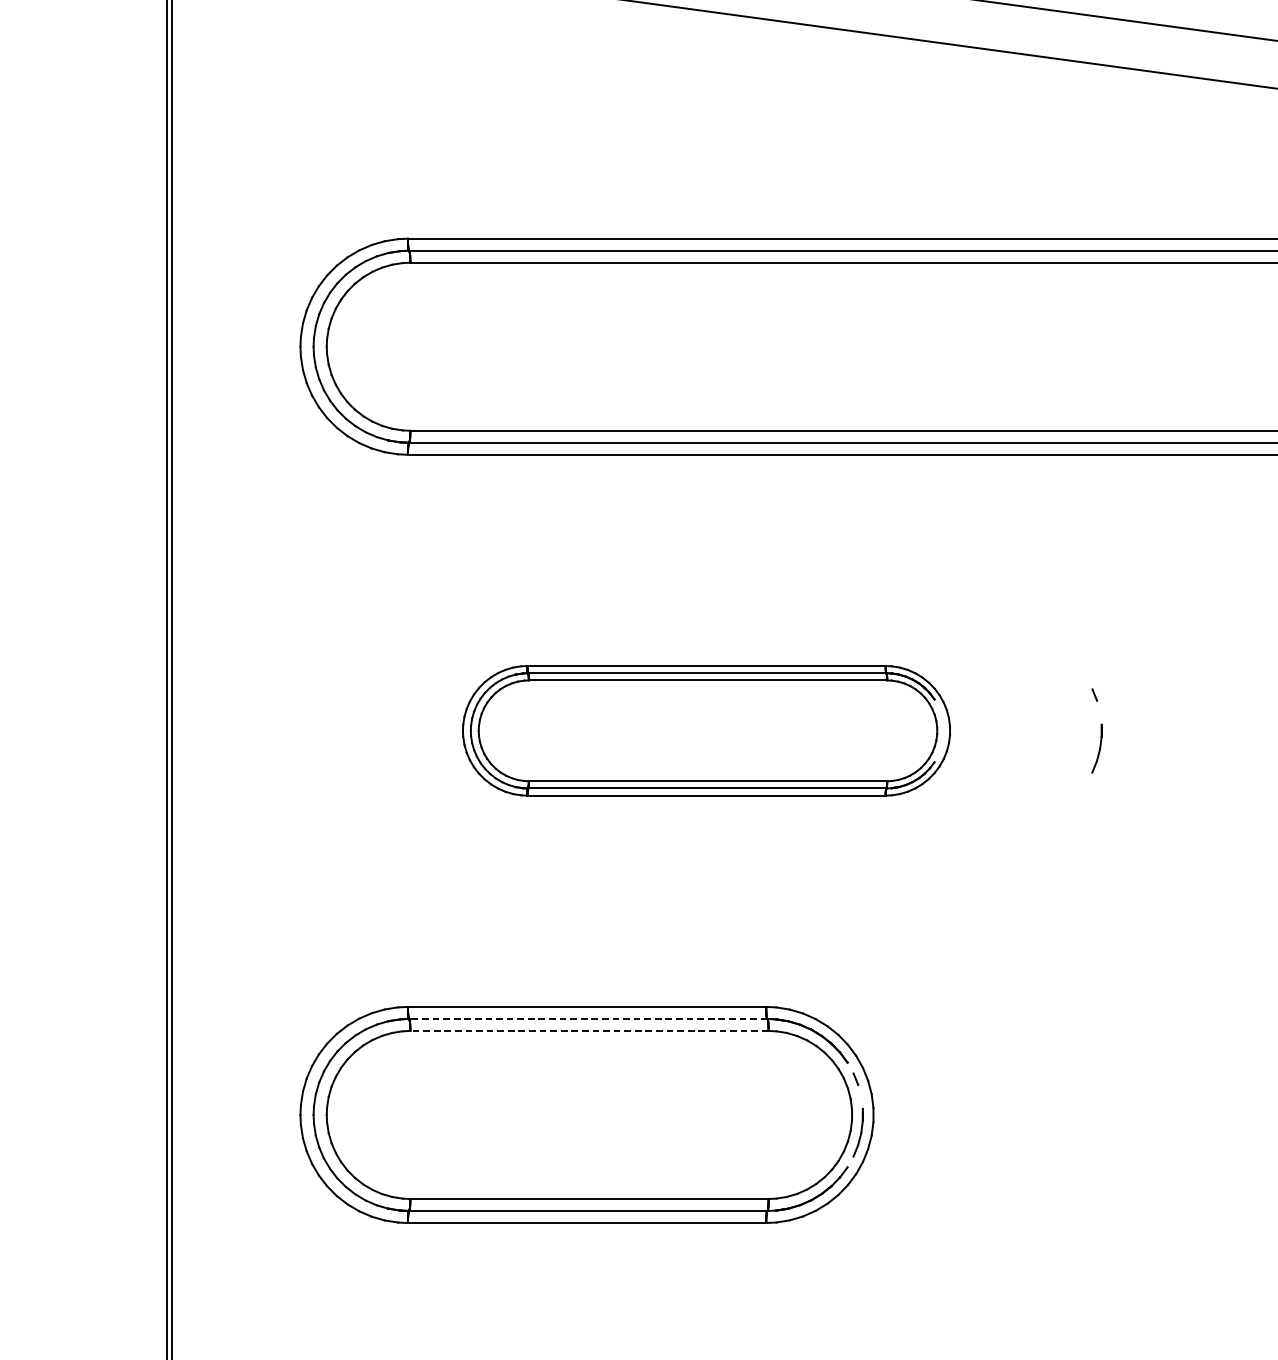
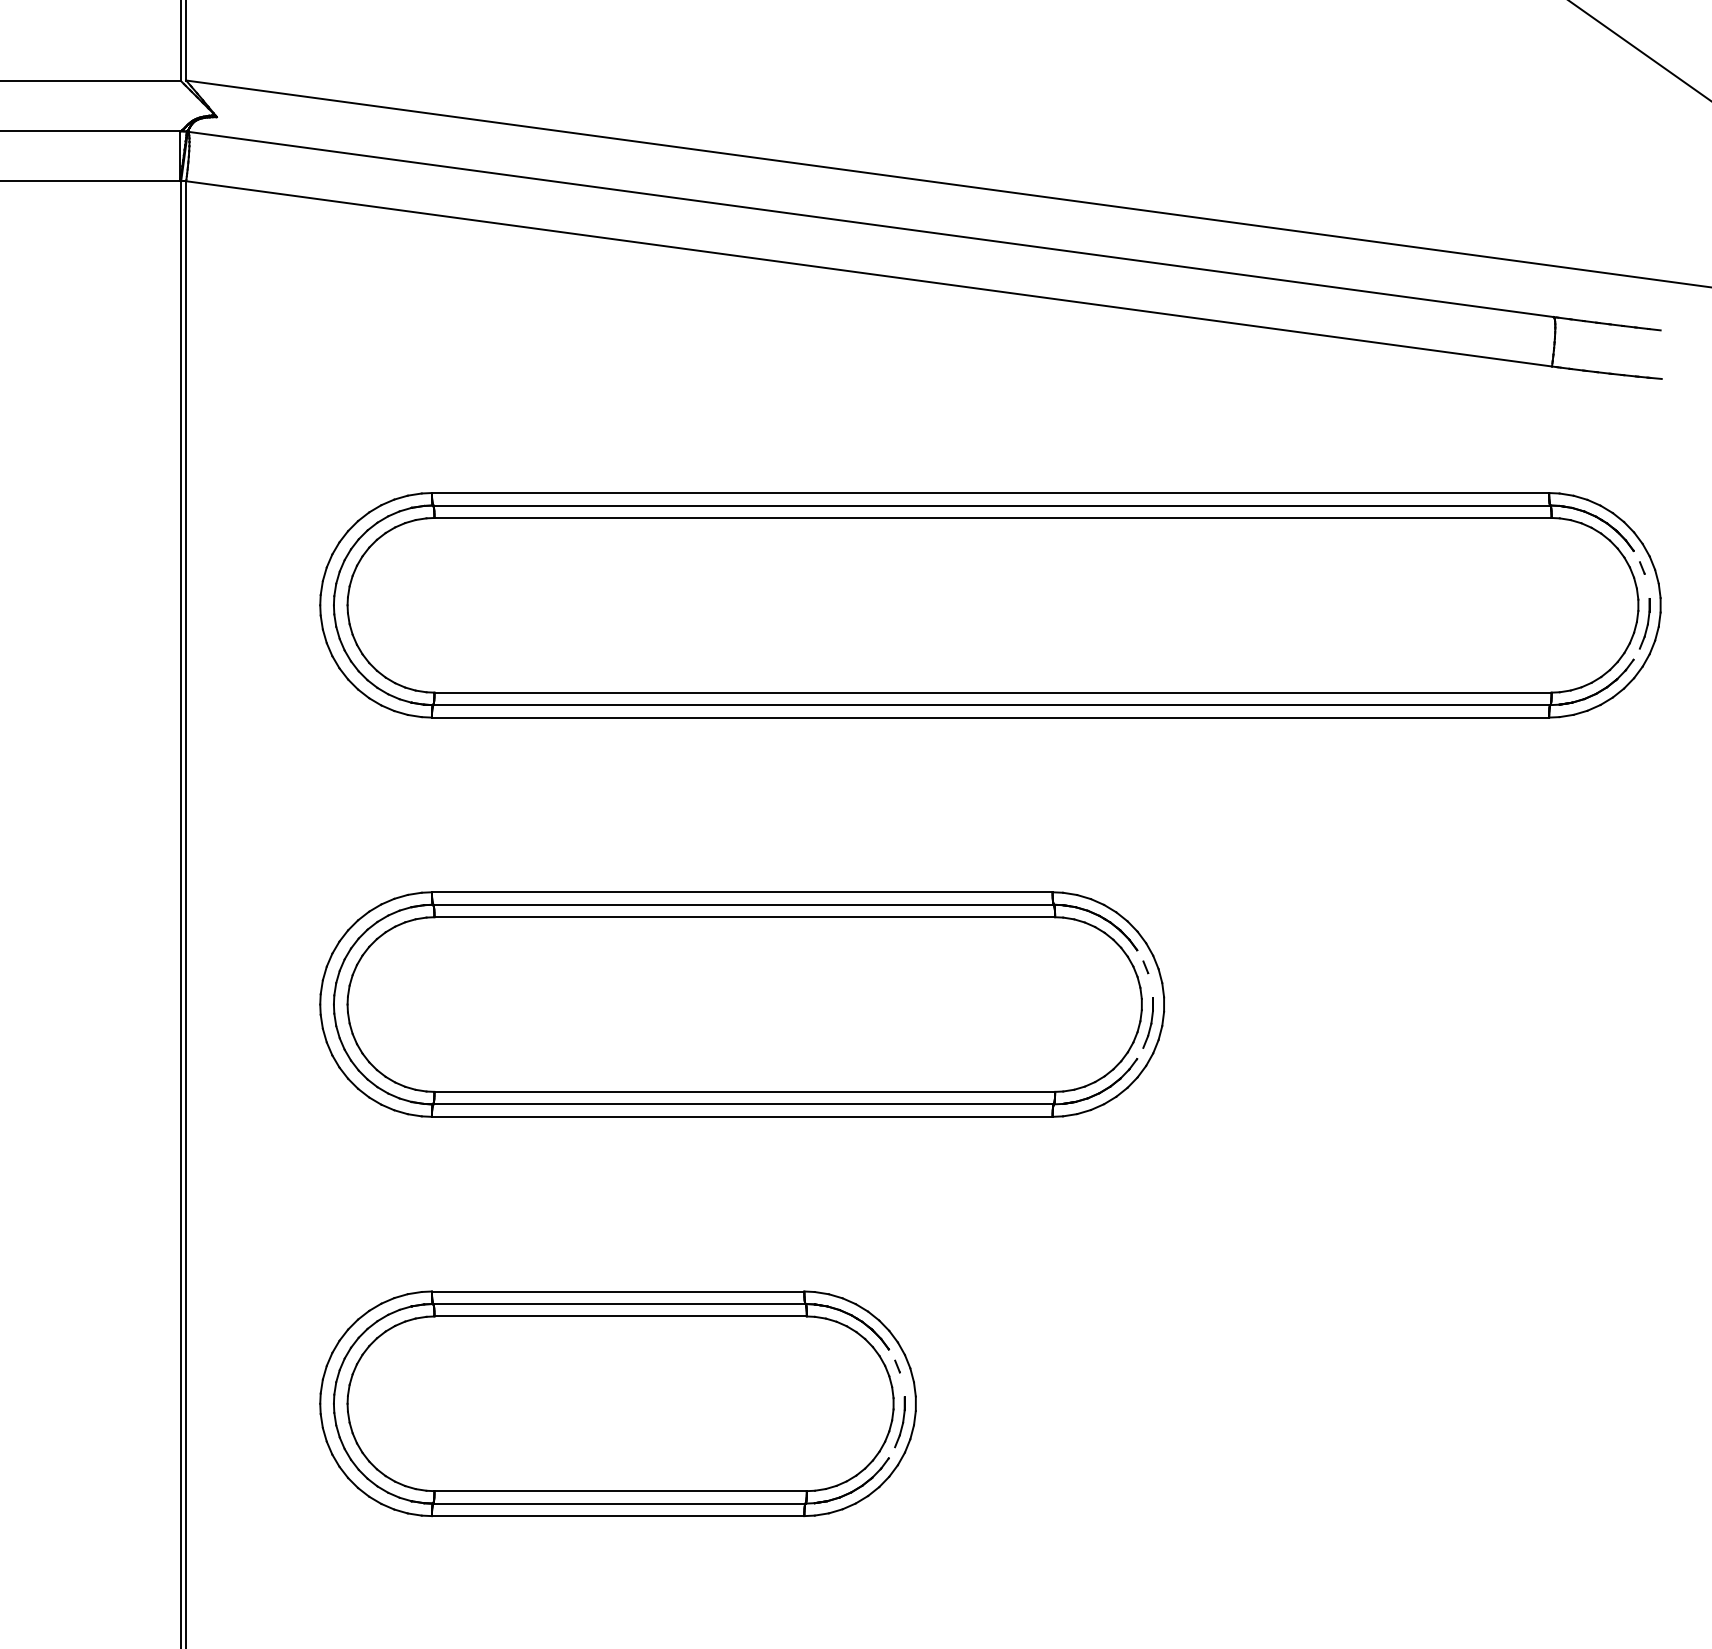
part: (706, 730) -> (742, 1004), size x1.67
line: (587, 1019) -> (618, 1304), dashed -> solid
line: (589, 1030) -> (620, 1316), dashed -> solid

